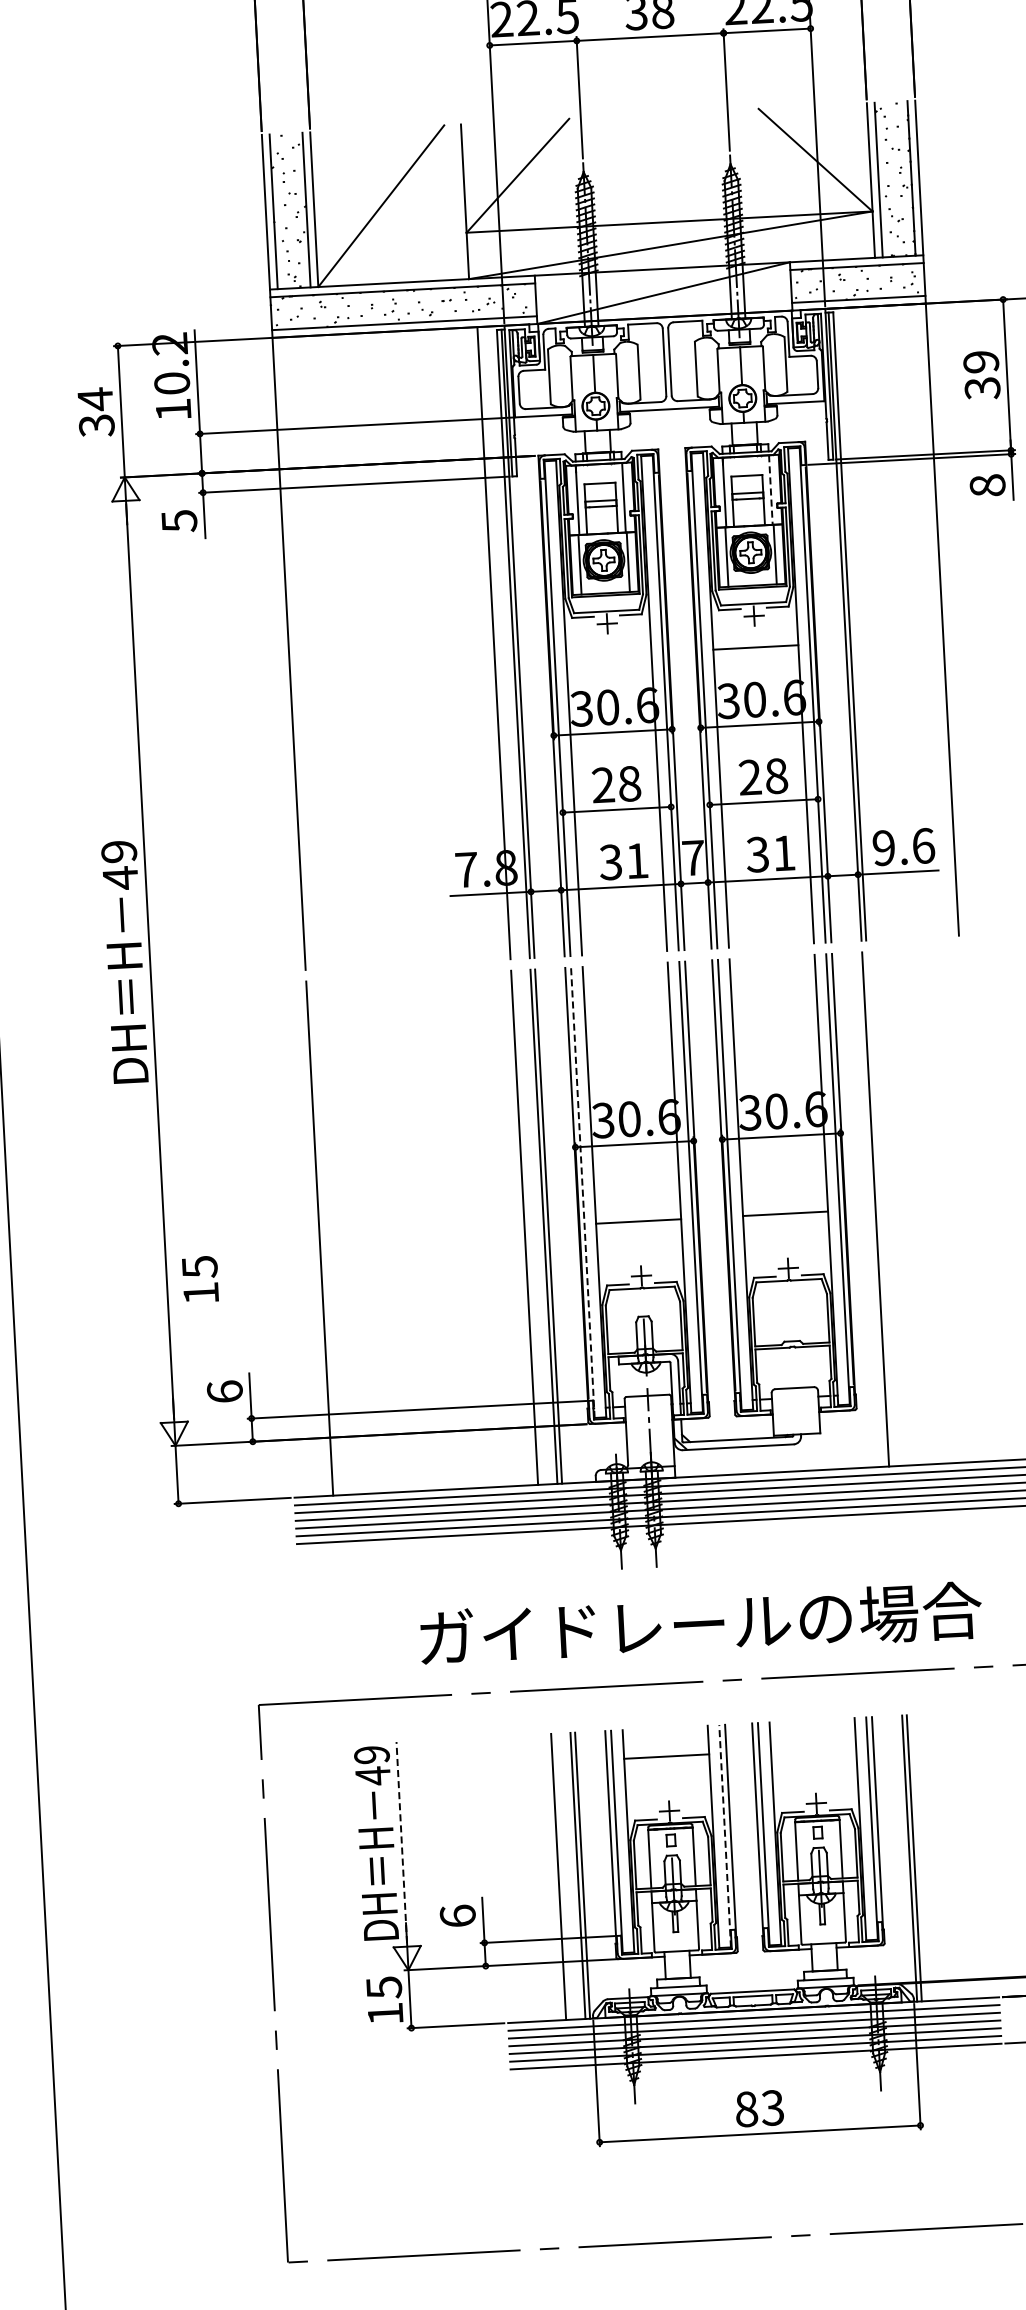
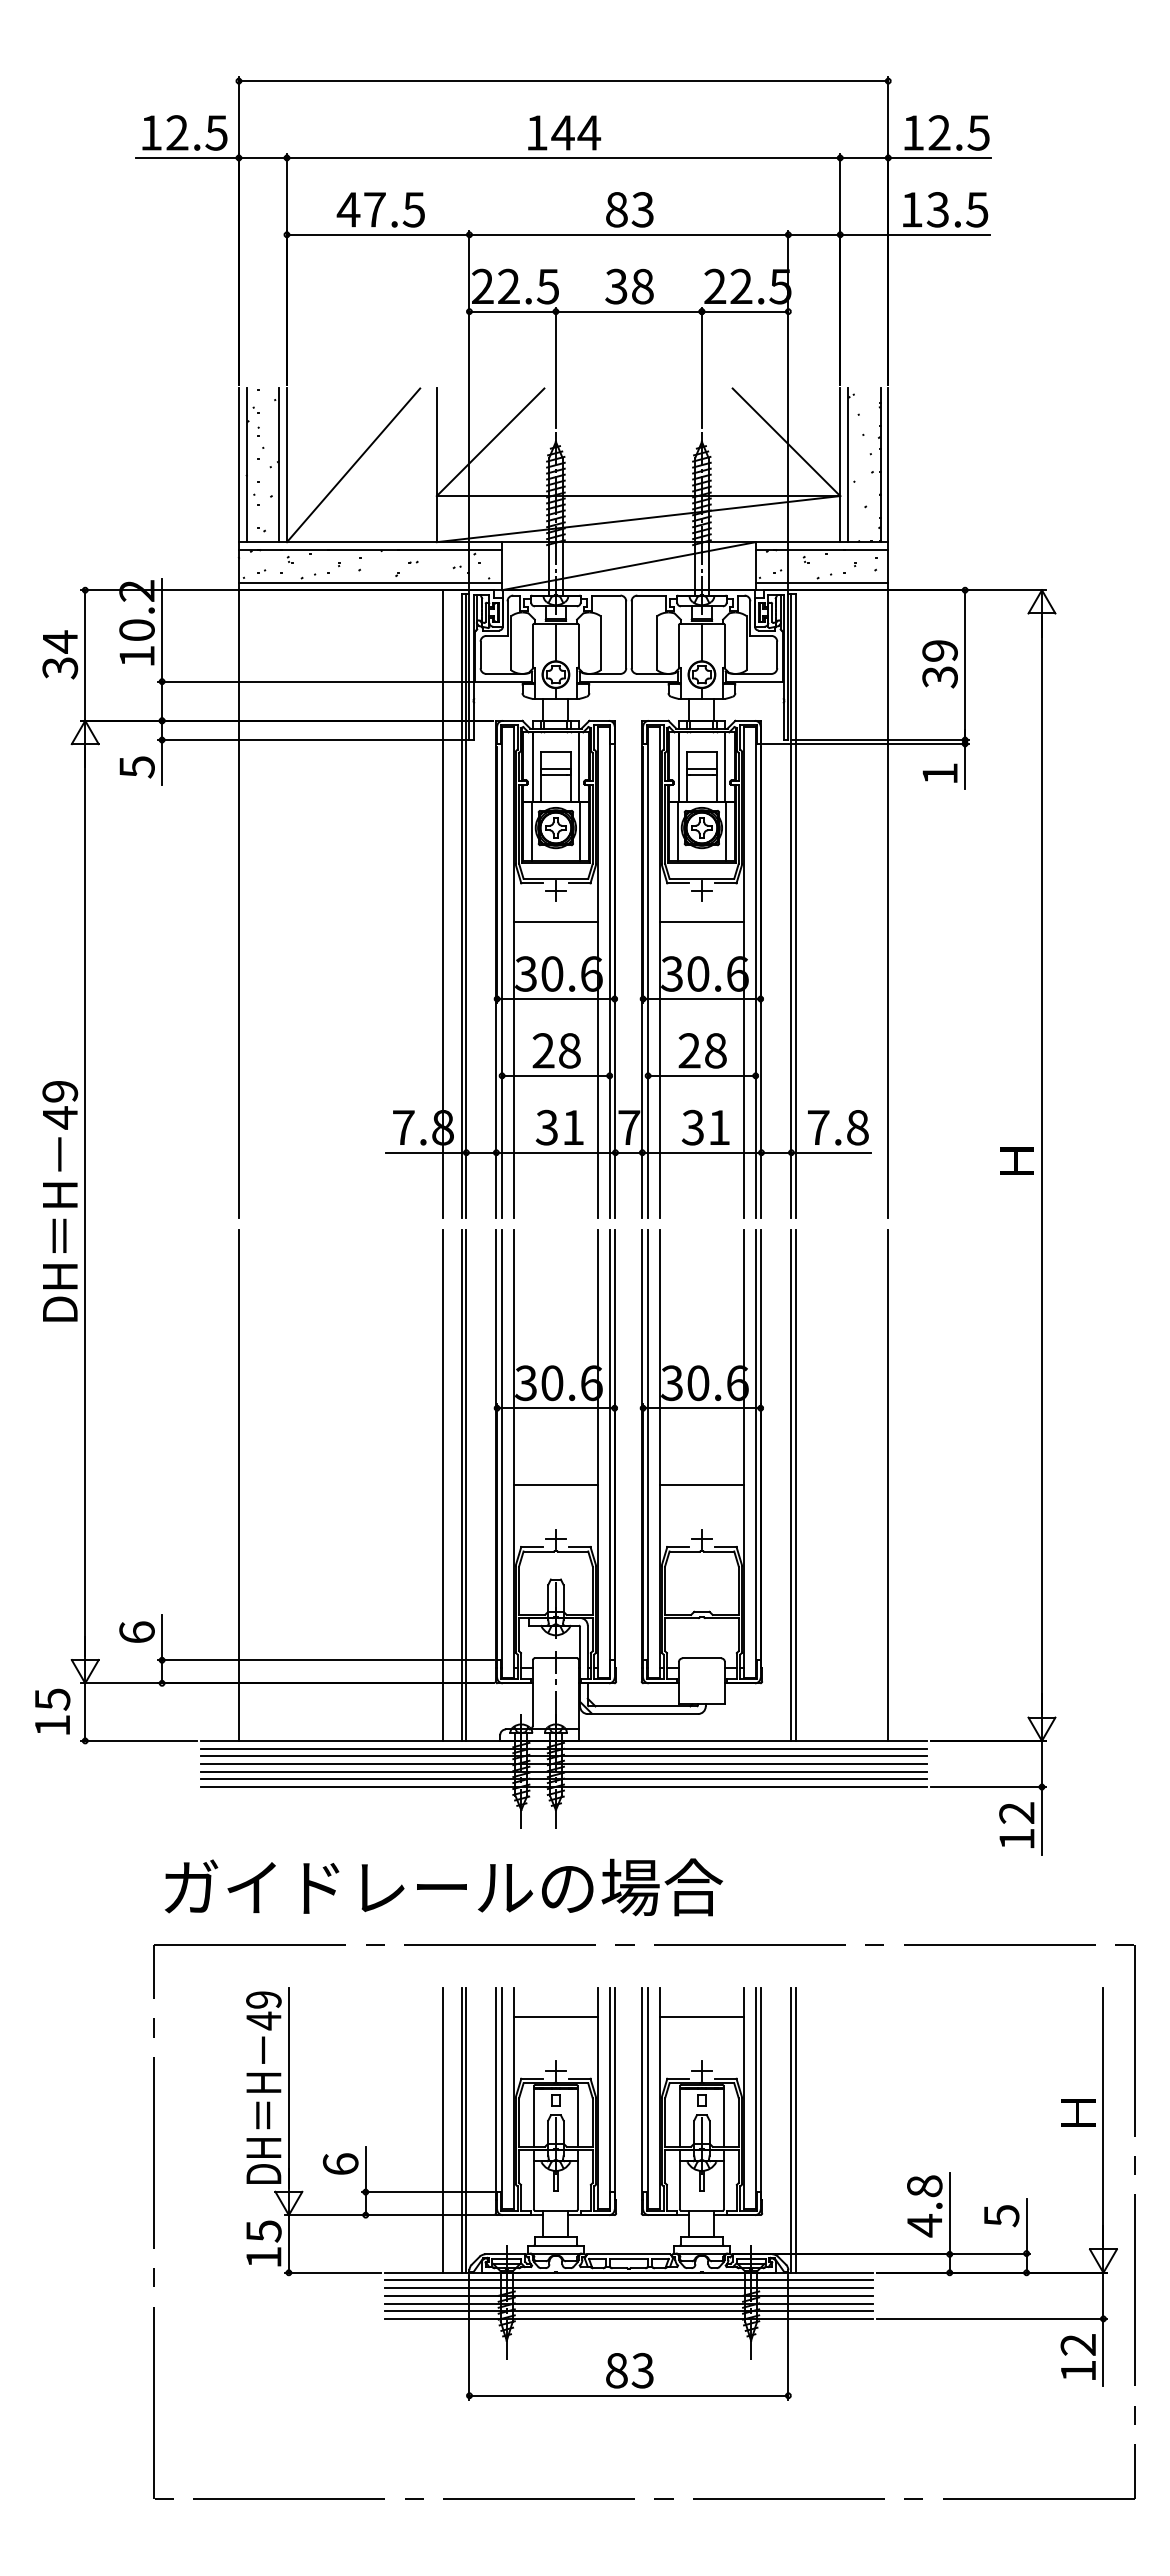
text: (987, 485) -> (939, 773), 8 -> 1
line: (770, 489) -> (724, 766), dashed -> solid
line: (608, 655) -> (555, 922), added
text: (903, 846) -> (837, 1127), 9.6 -> 7.8
line: (583, 1192) -> (502, 1453), dashed -> solid
line: (973, 1203) -> (888, 1484), added
line: (880, 1208) -> (796, 1484), added
text: (200, 1279) -> (52, 1711), moved
text: (701, 1624) -> (444, 1887), moved
line: (813, 1748) -> (701, 2016), added
line: (724, 1835) -> (609, 2098), dashed -> solid
line: (401, 1842) -> (288, 2088), dashed -> solid

